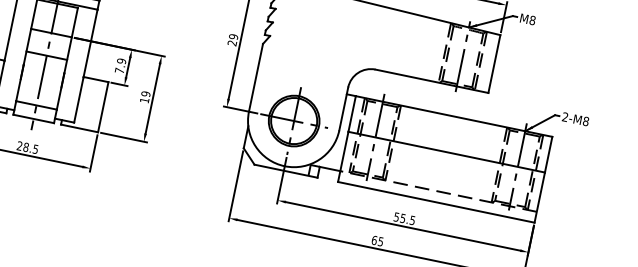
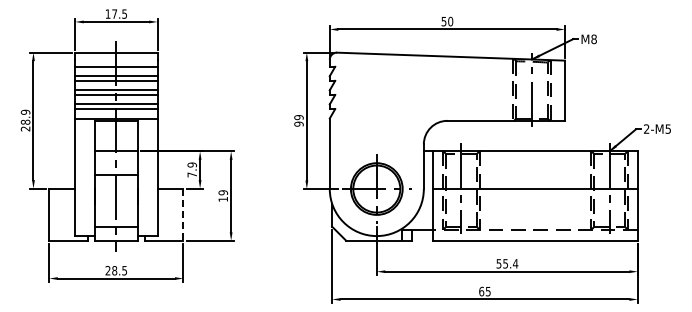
text: (231, 42) -> (298, 123), 29 -> 99
line: (103, 108) -> (183, 215), solid -> dashed
text: (586, 120) -> (668, 128), 2-M8 -> 2-M5
text: (412, 220) -> (515, 263), 55.5 -> 55.4

